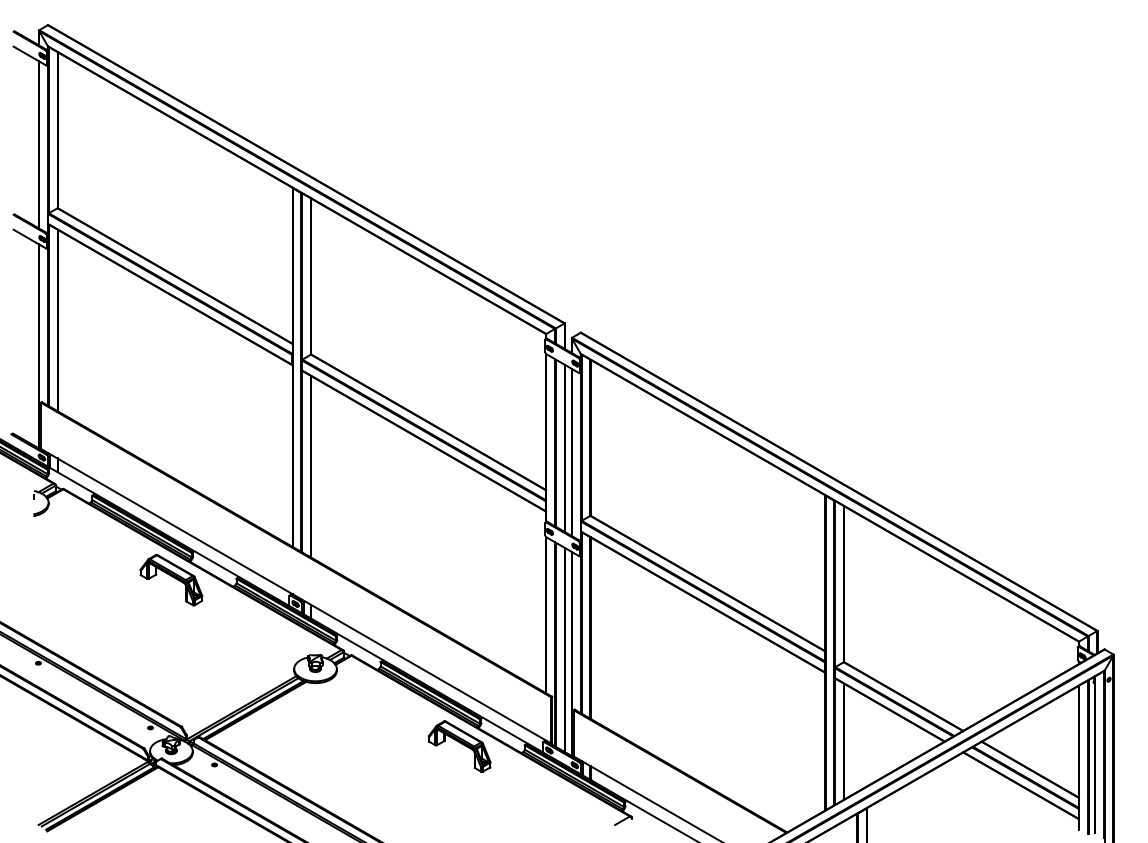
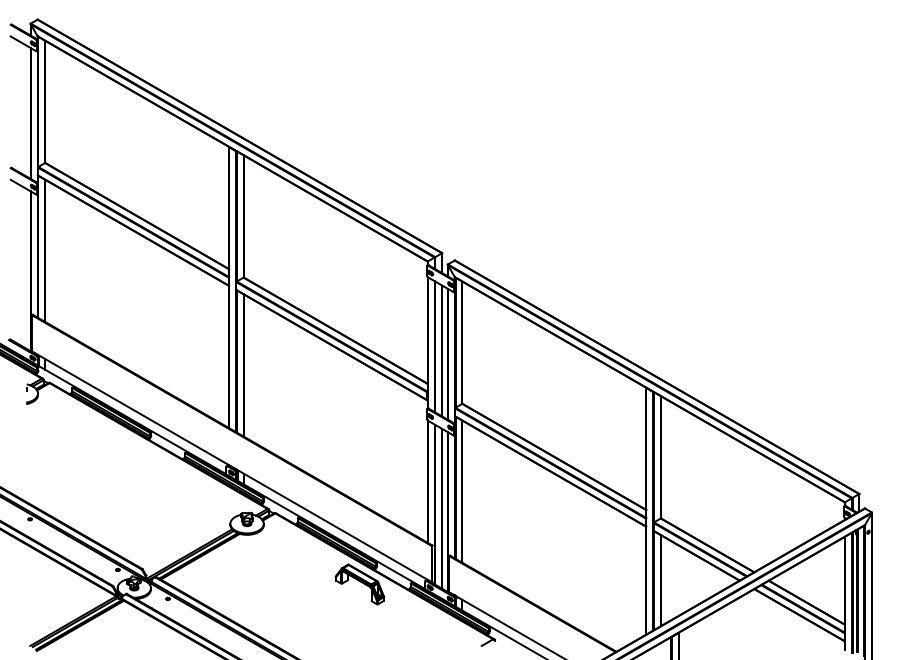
part: (171, 580) -> (134, 454), removed

